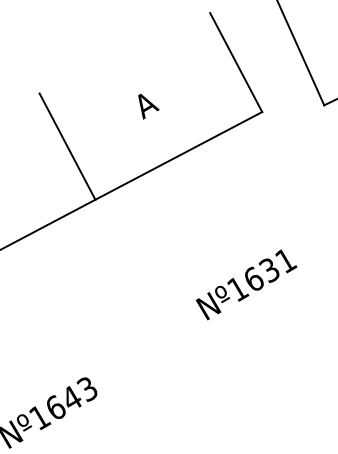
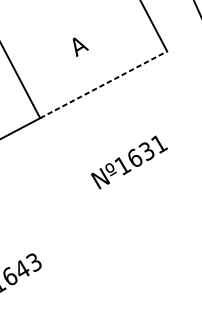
line: (179, 155) -> (104, 84), solid -> dashed
text: (246, 284) -> (129, 162), moved

